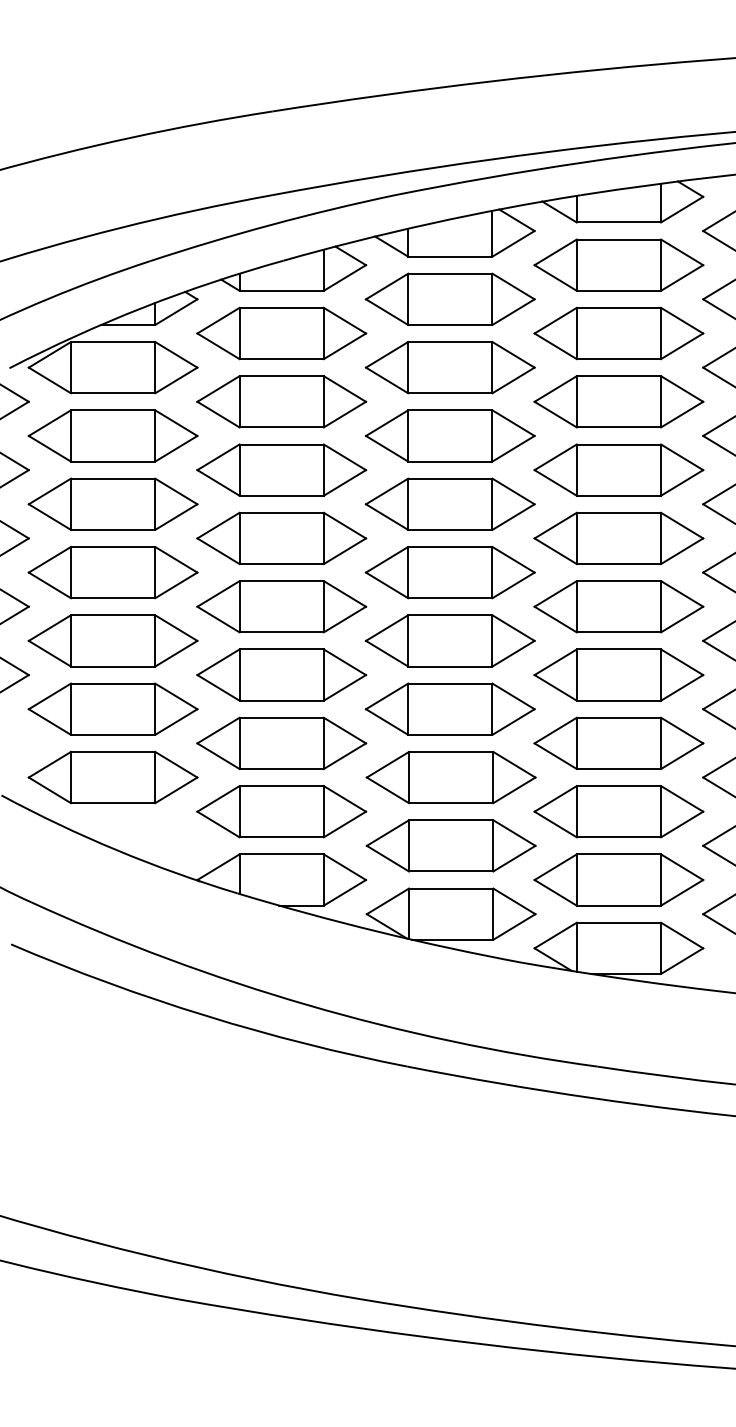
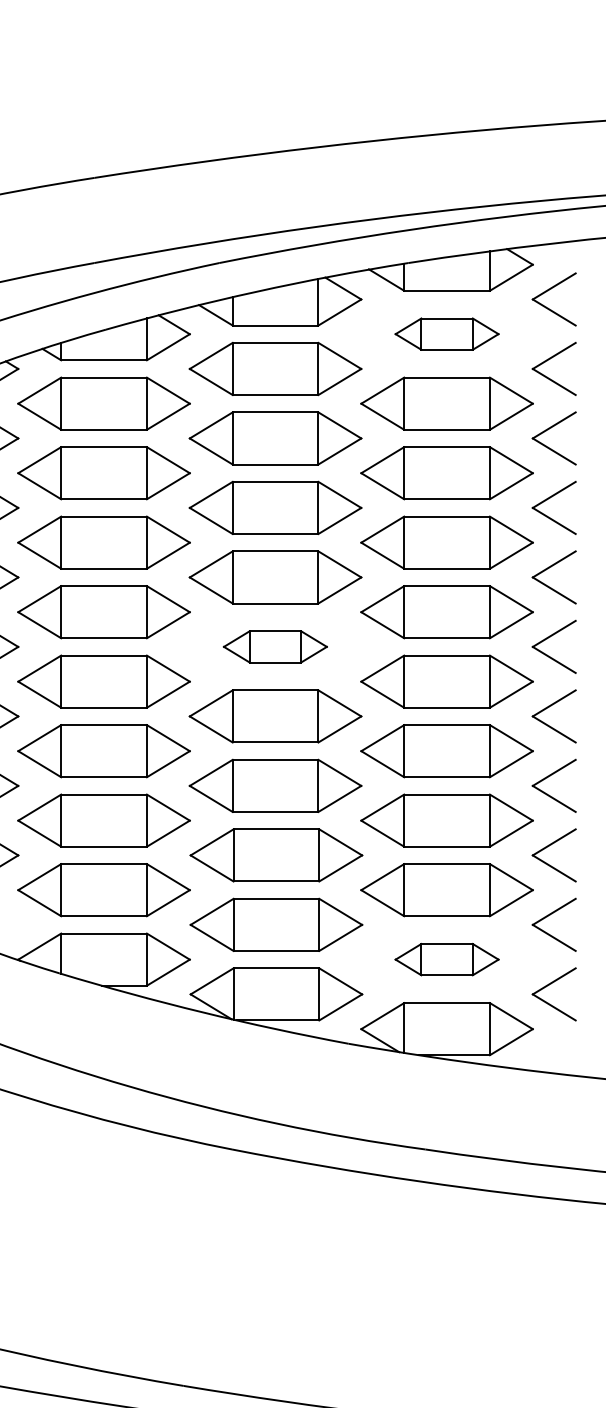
part: (618, 264) -> (446, 333), size x0.6
part: (449, 572) -> (274, 646), size x0.6
part: (618, 879) -> (446, 959), size x0.6

